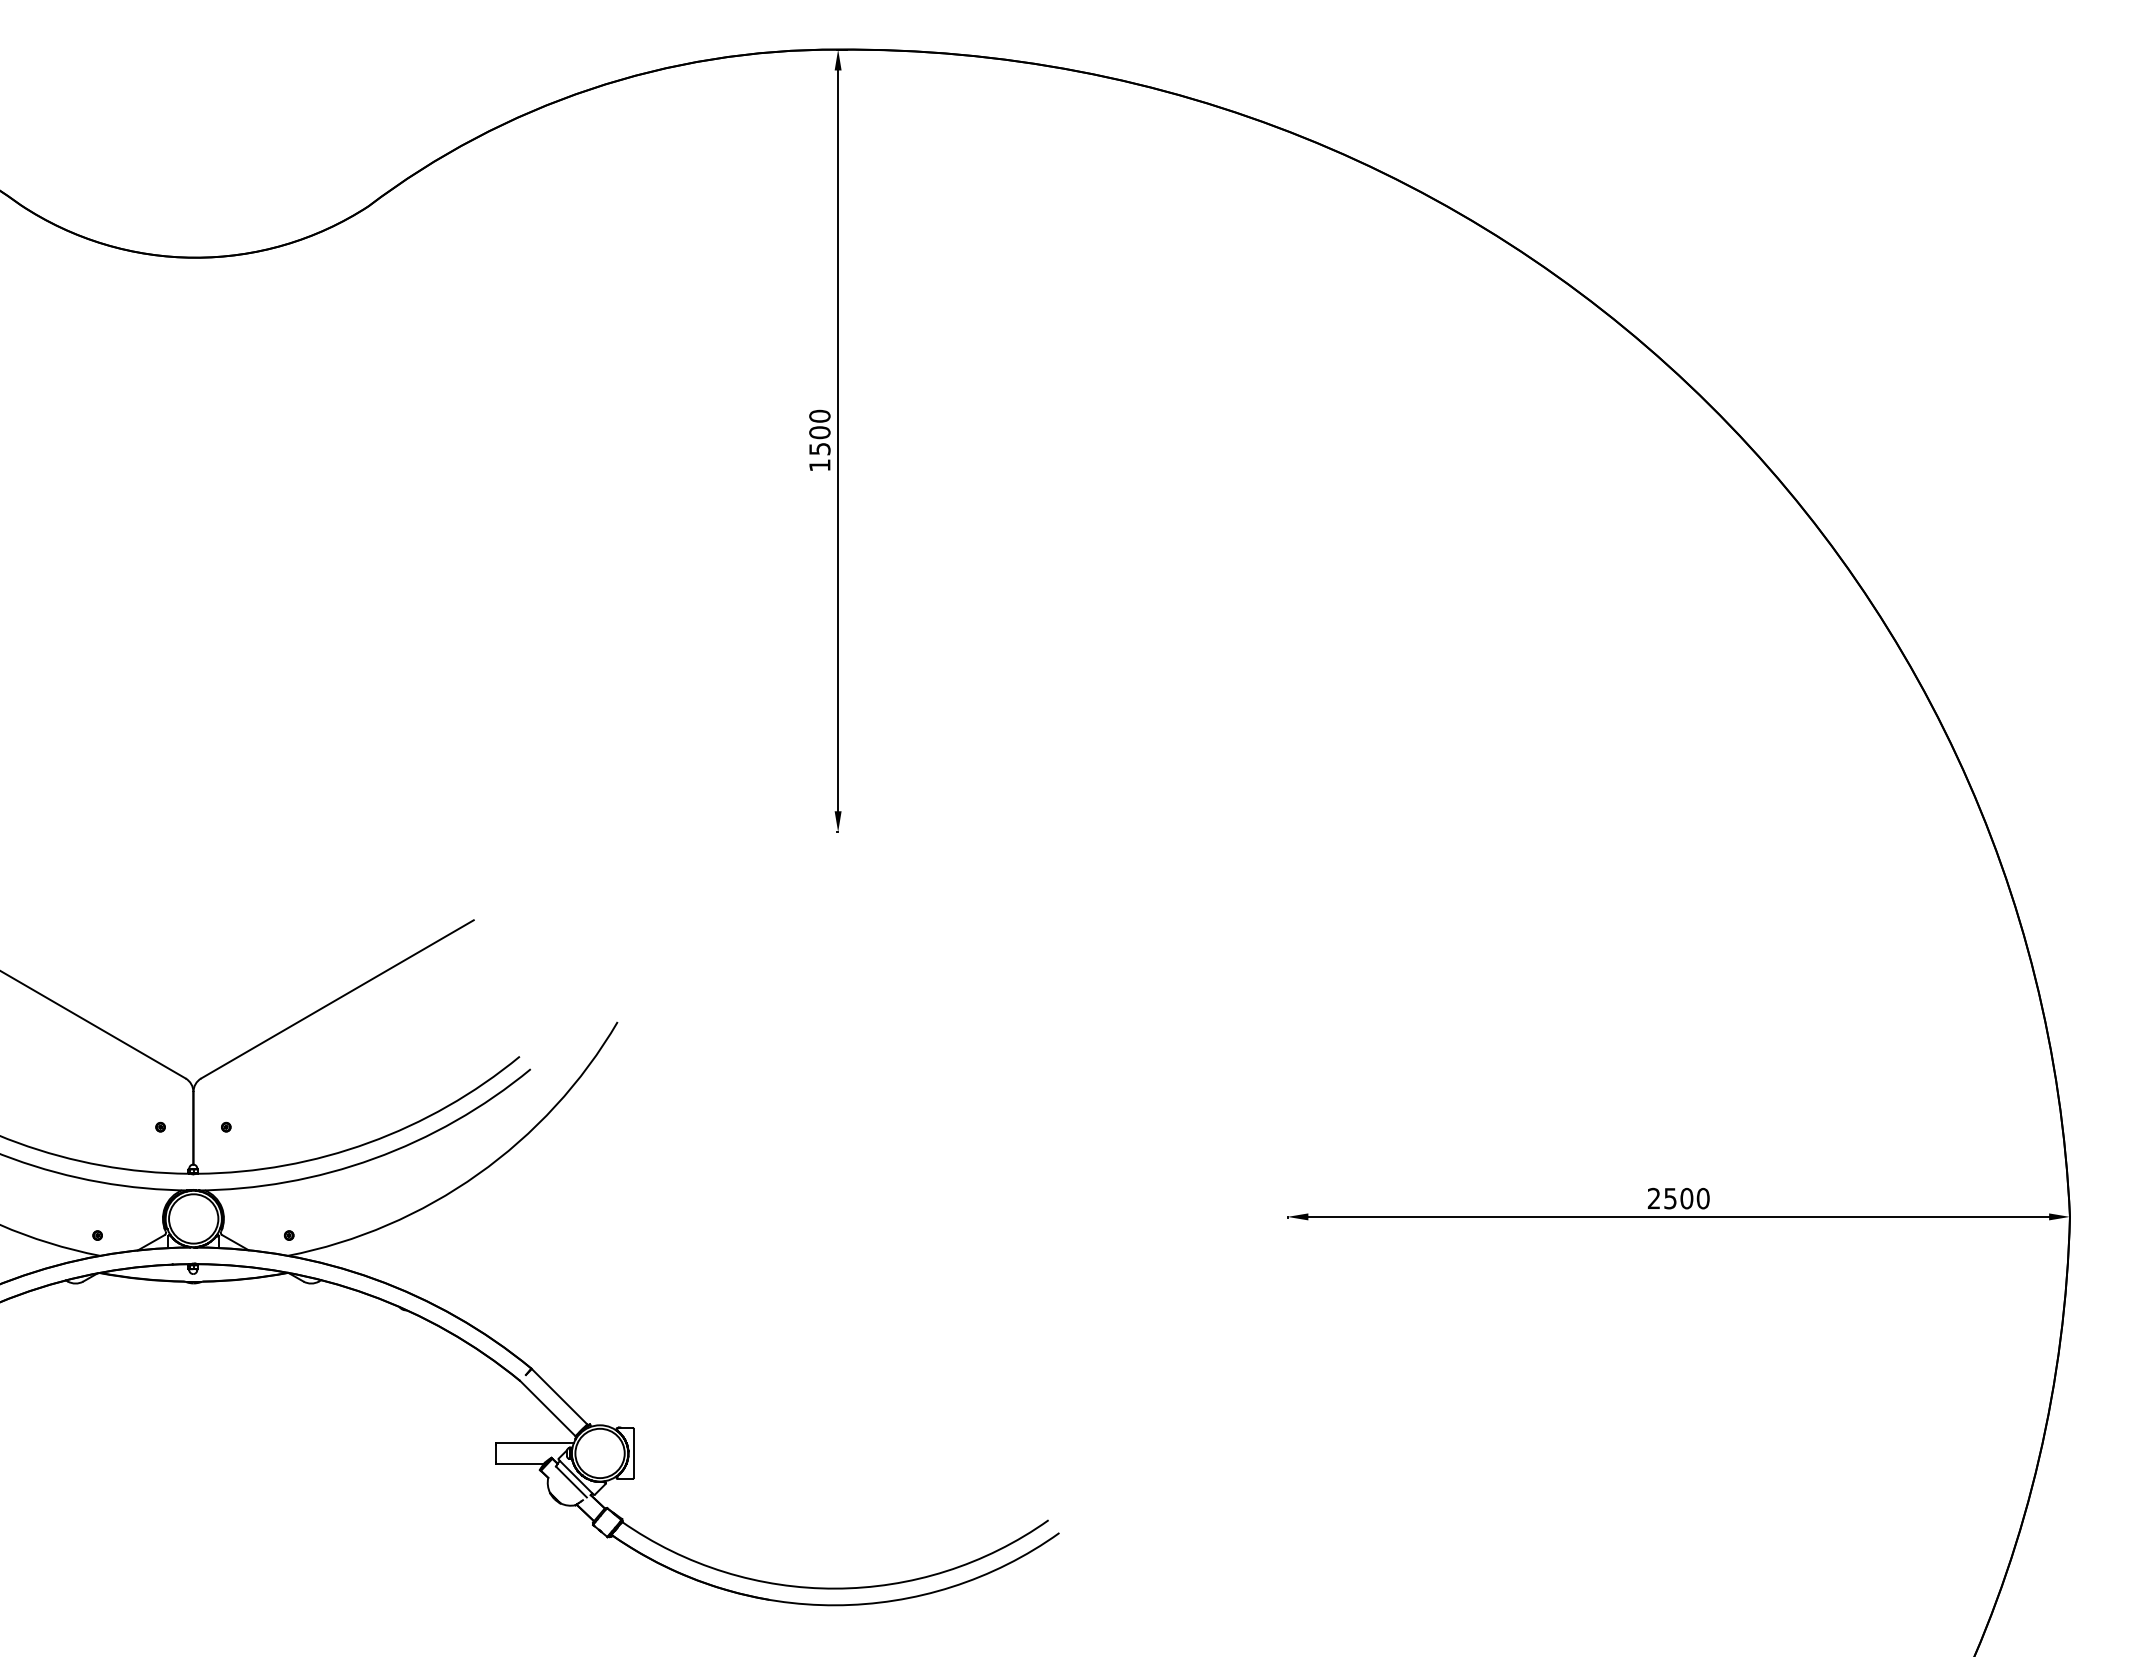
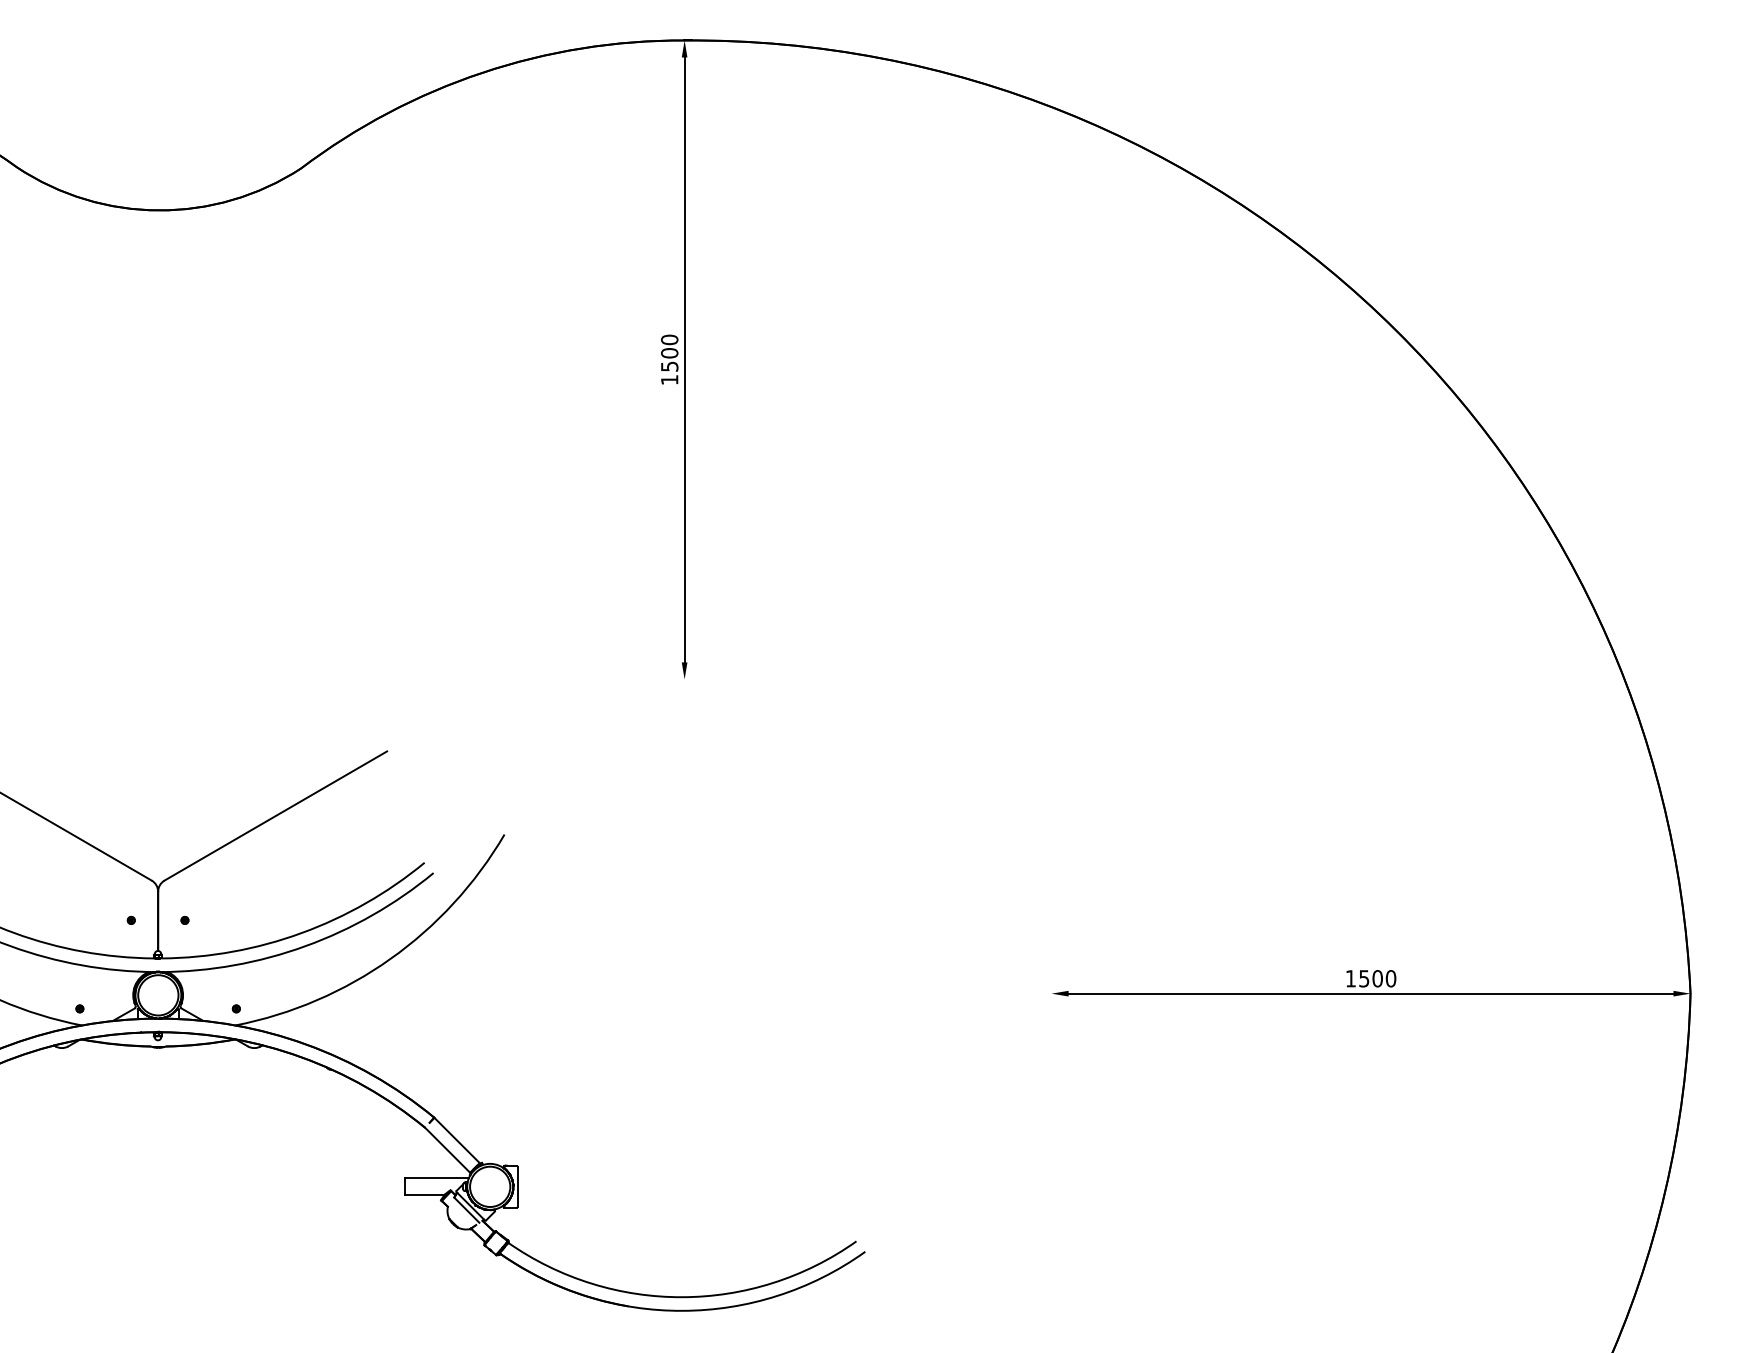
text: (1653, 1197) -> (1350, 977), 2500 -> 1500

